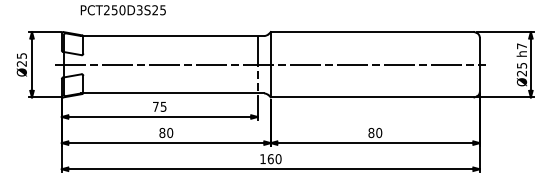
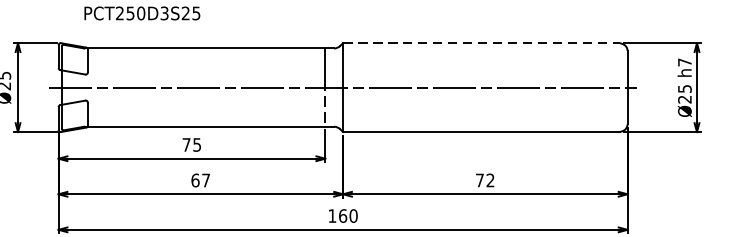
line: (372, 32) -> (481, 43), solid -> dashed
text: (166, 132) -> (201, 179), 80 -> 67
text: (375, 132) -> (485, 179), 80 -> 72

